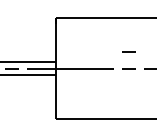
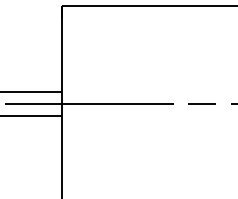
line: (128, 51) -> (201, 70), removed

